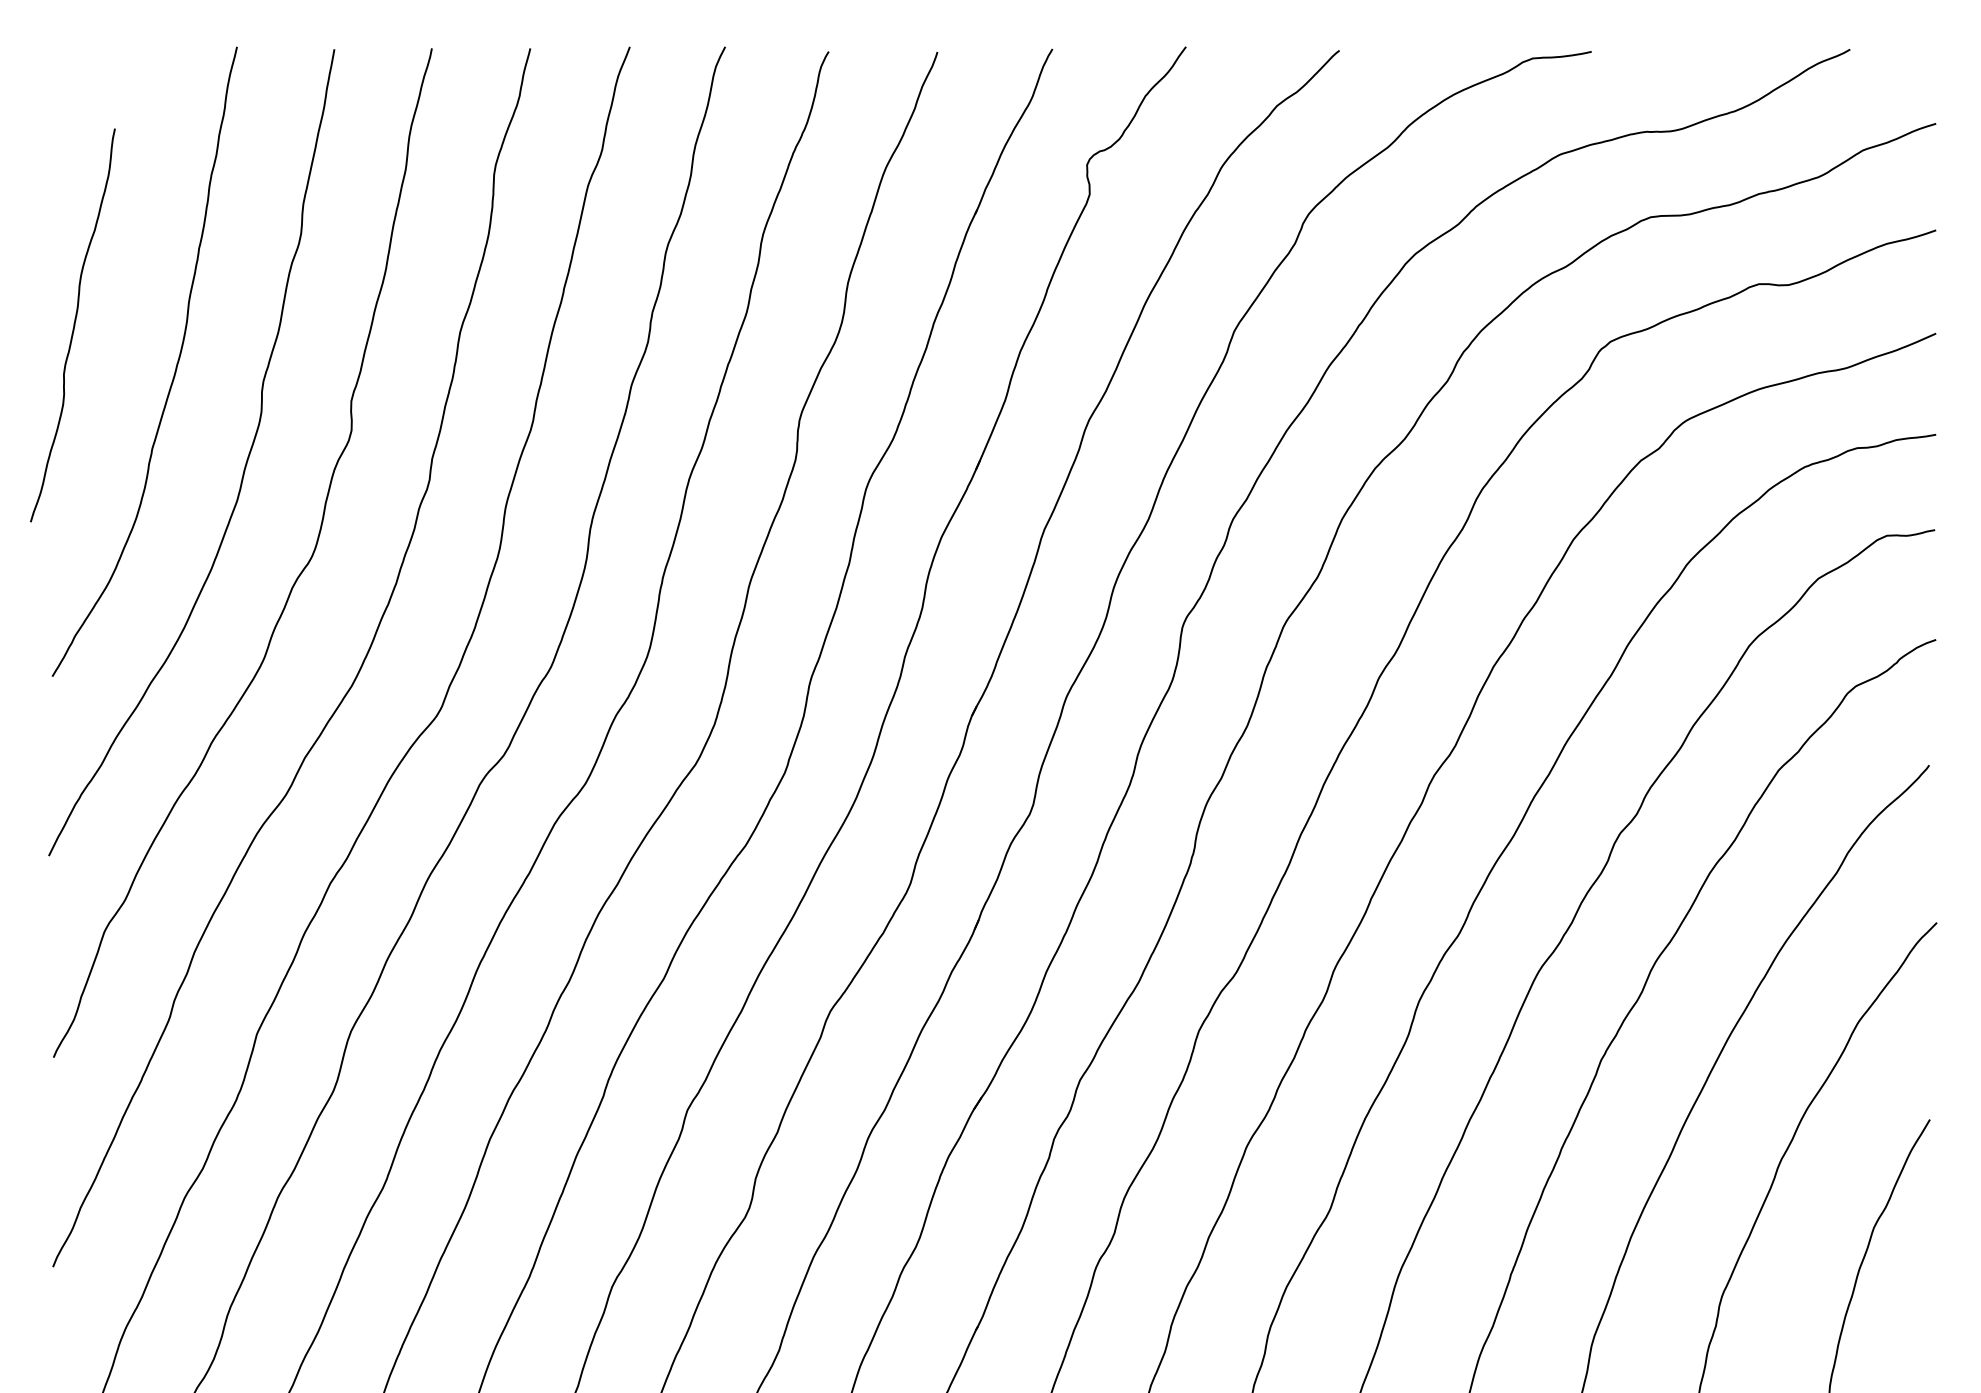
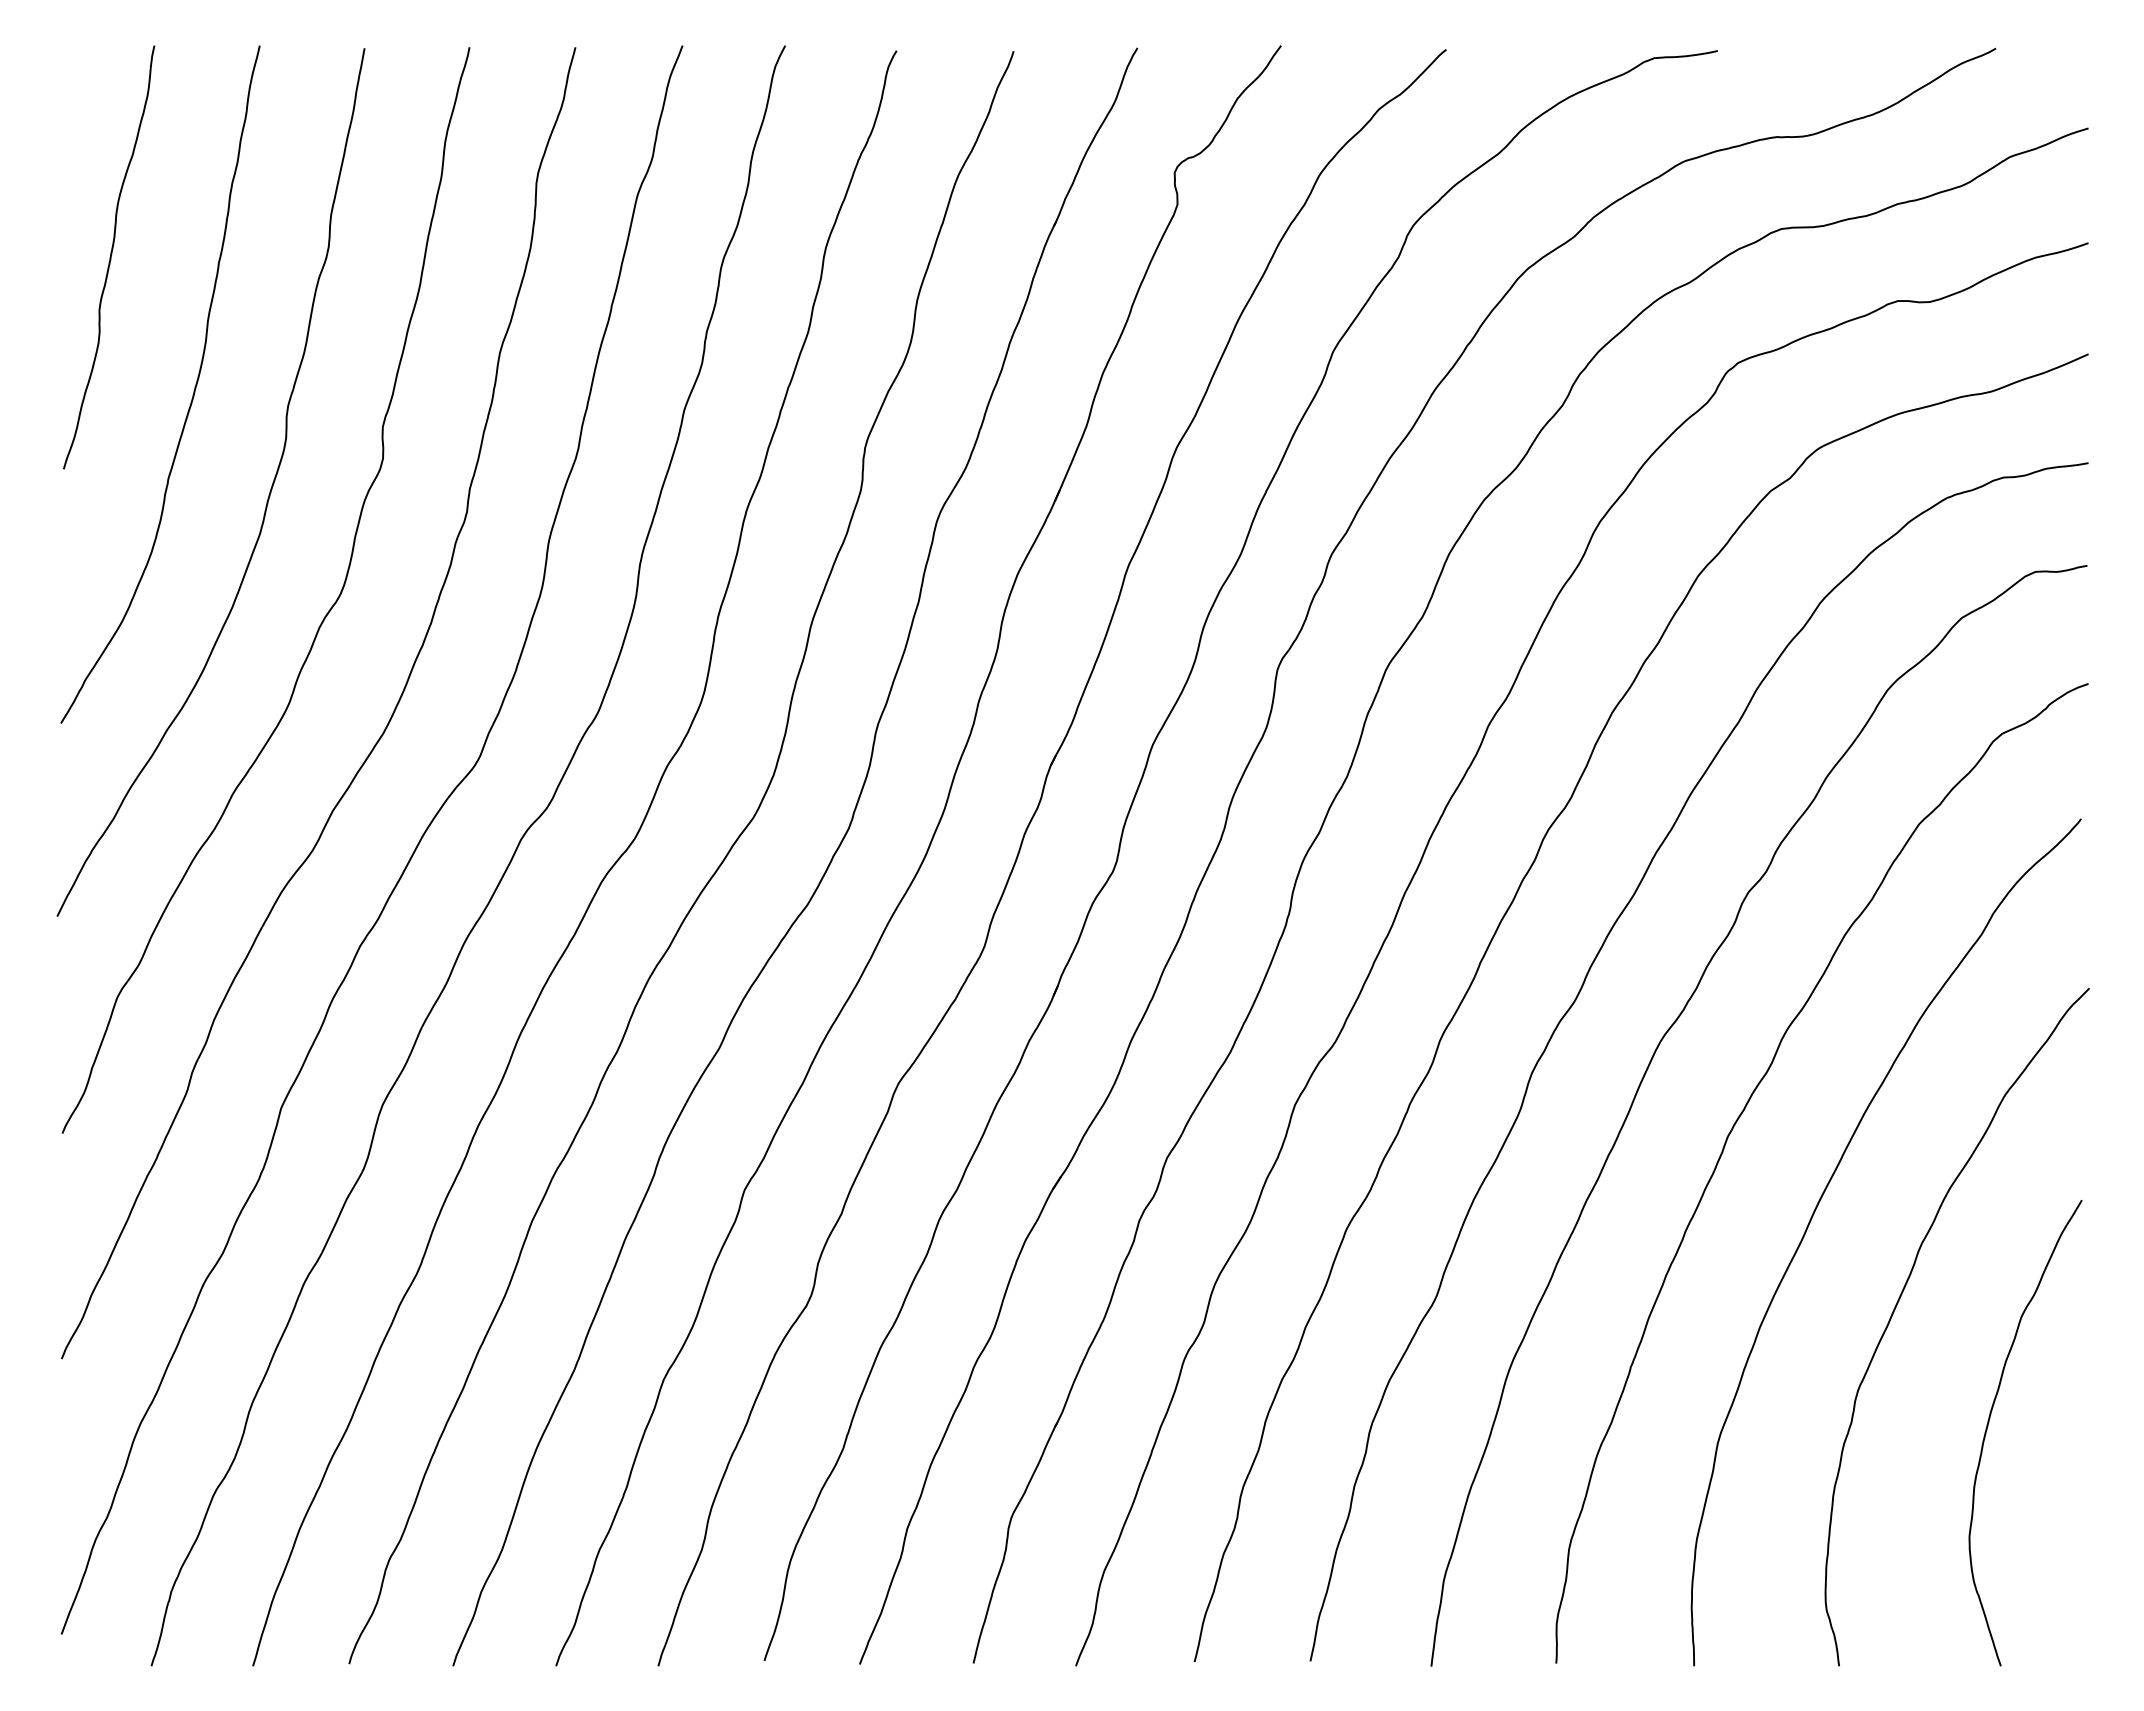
curve: (73, 325) -> (109, 257), moved

